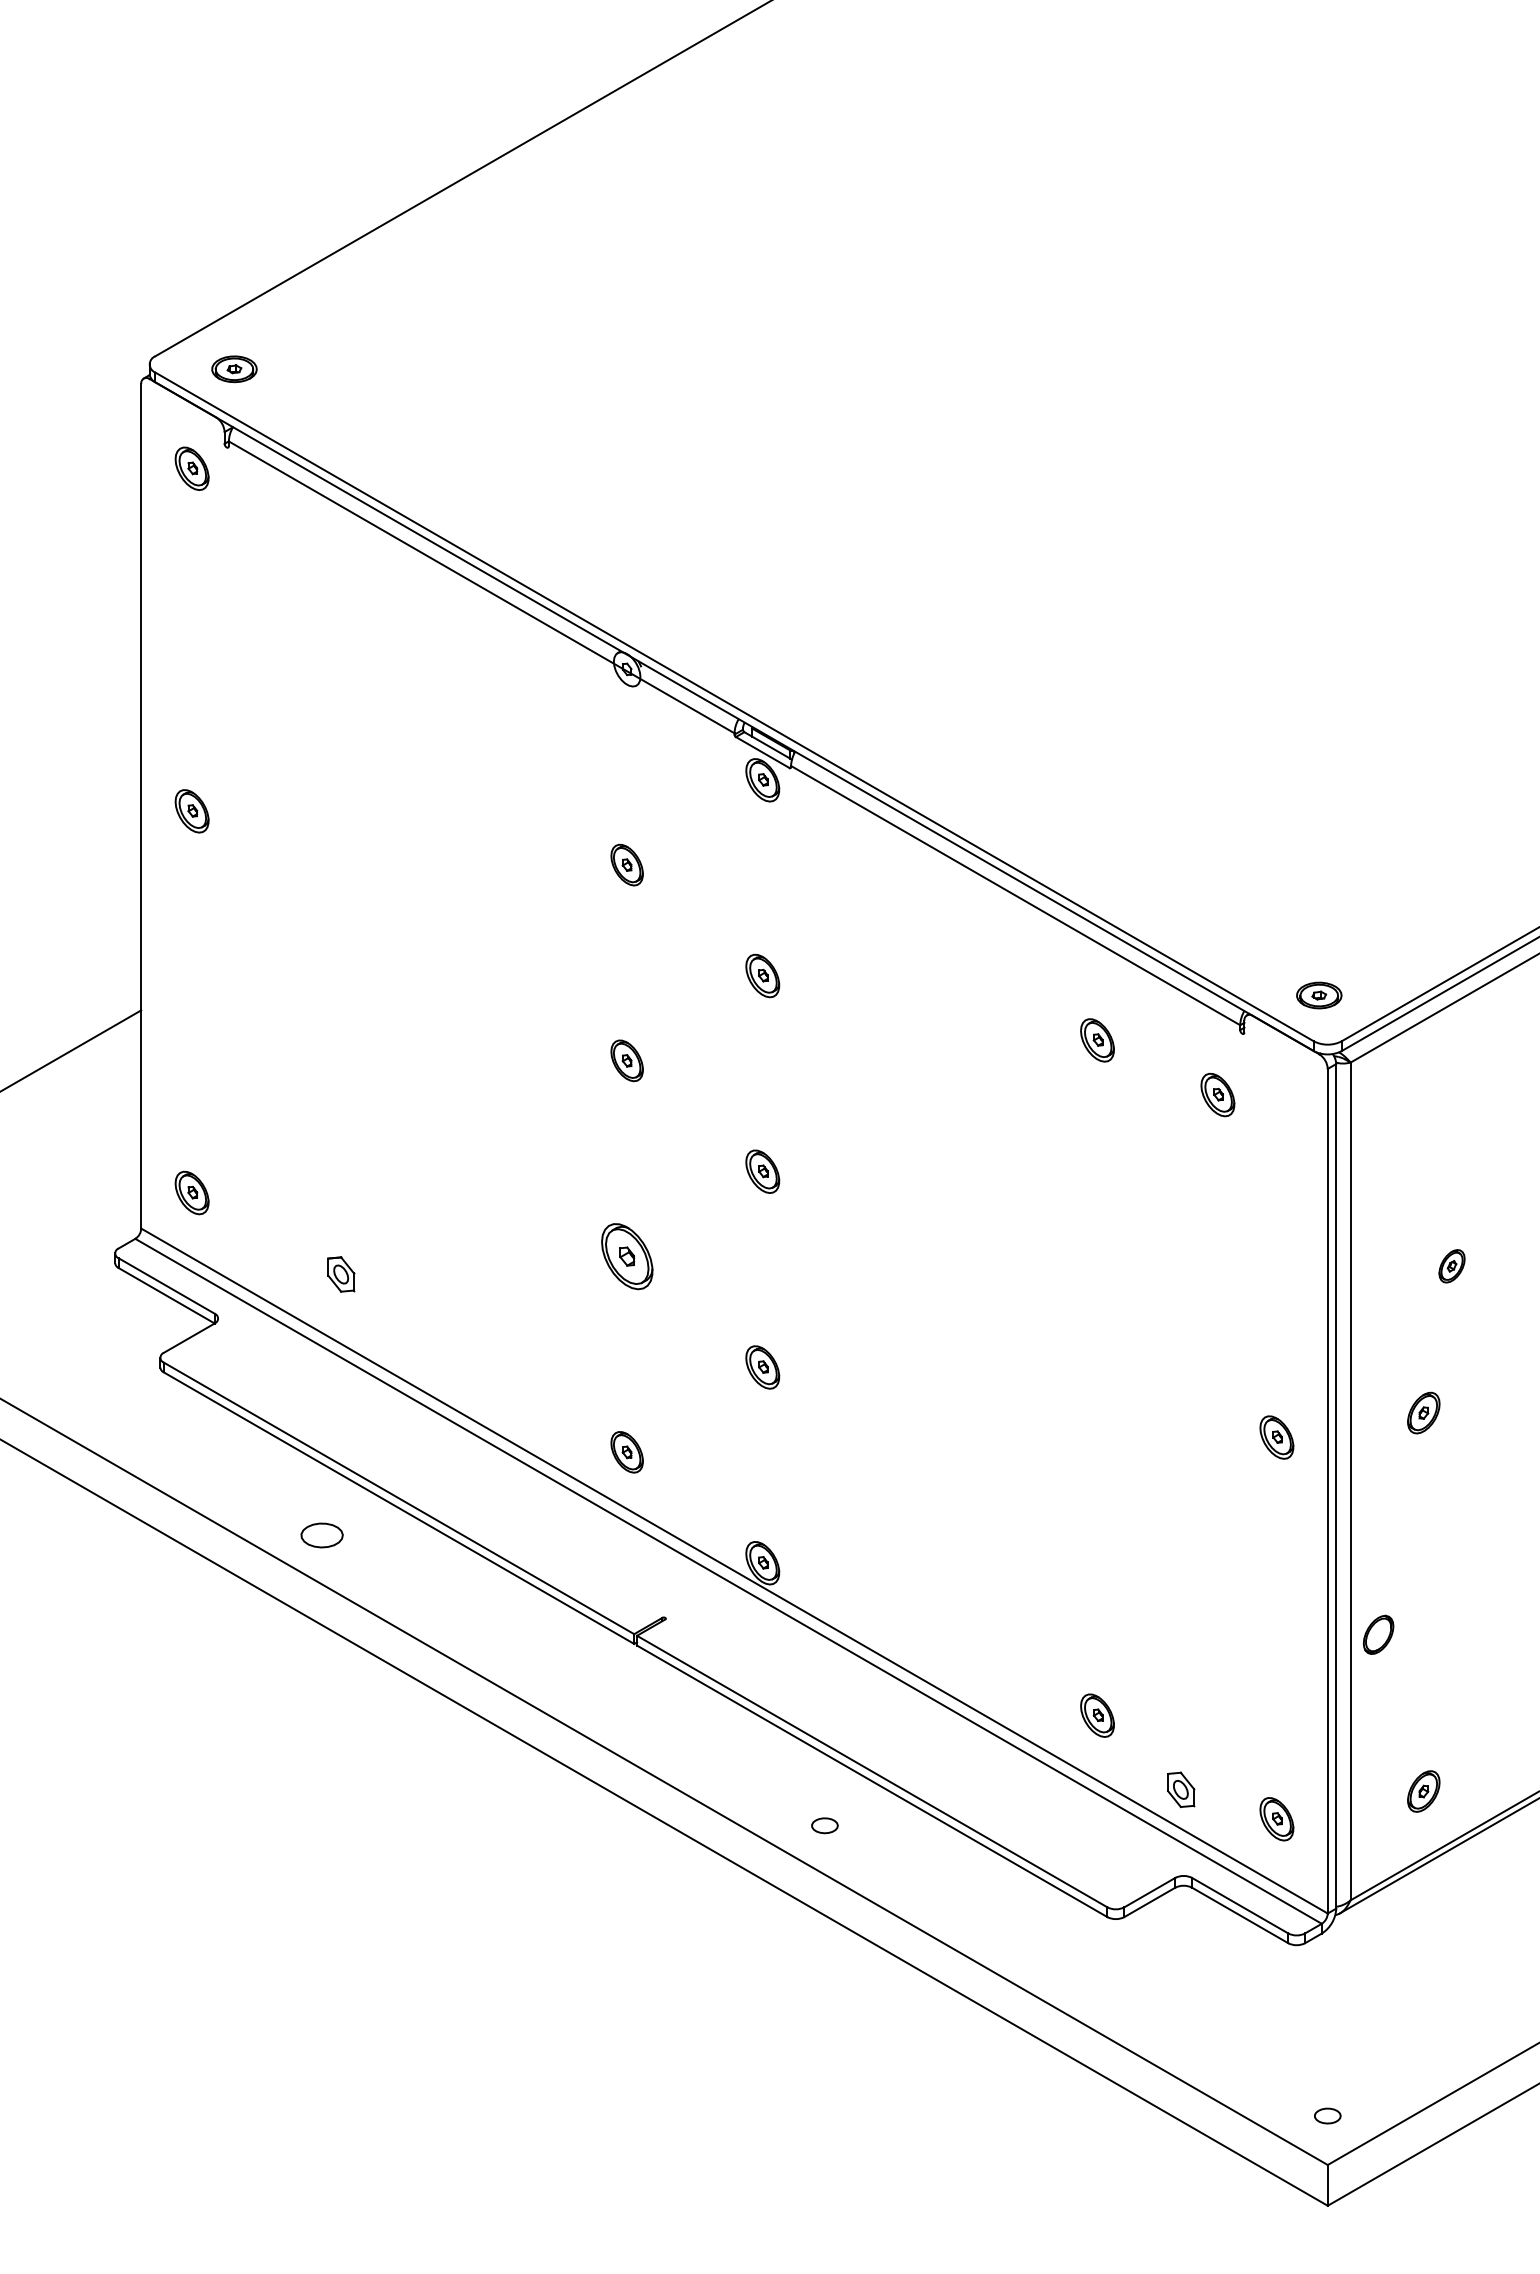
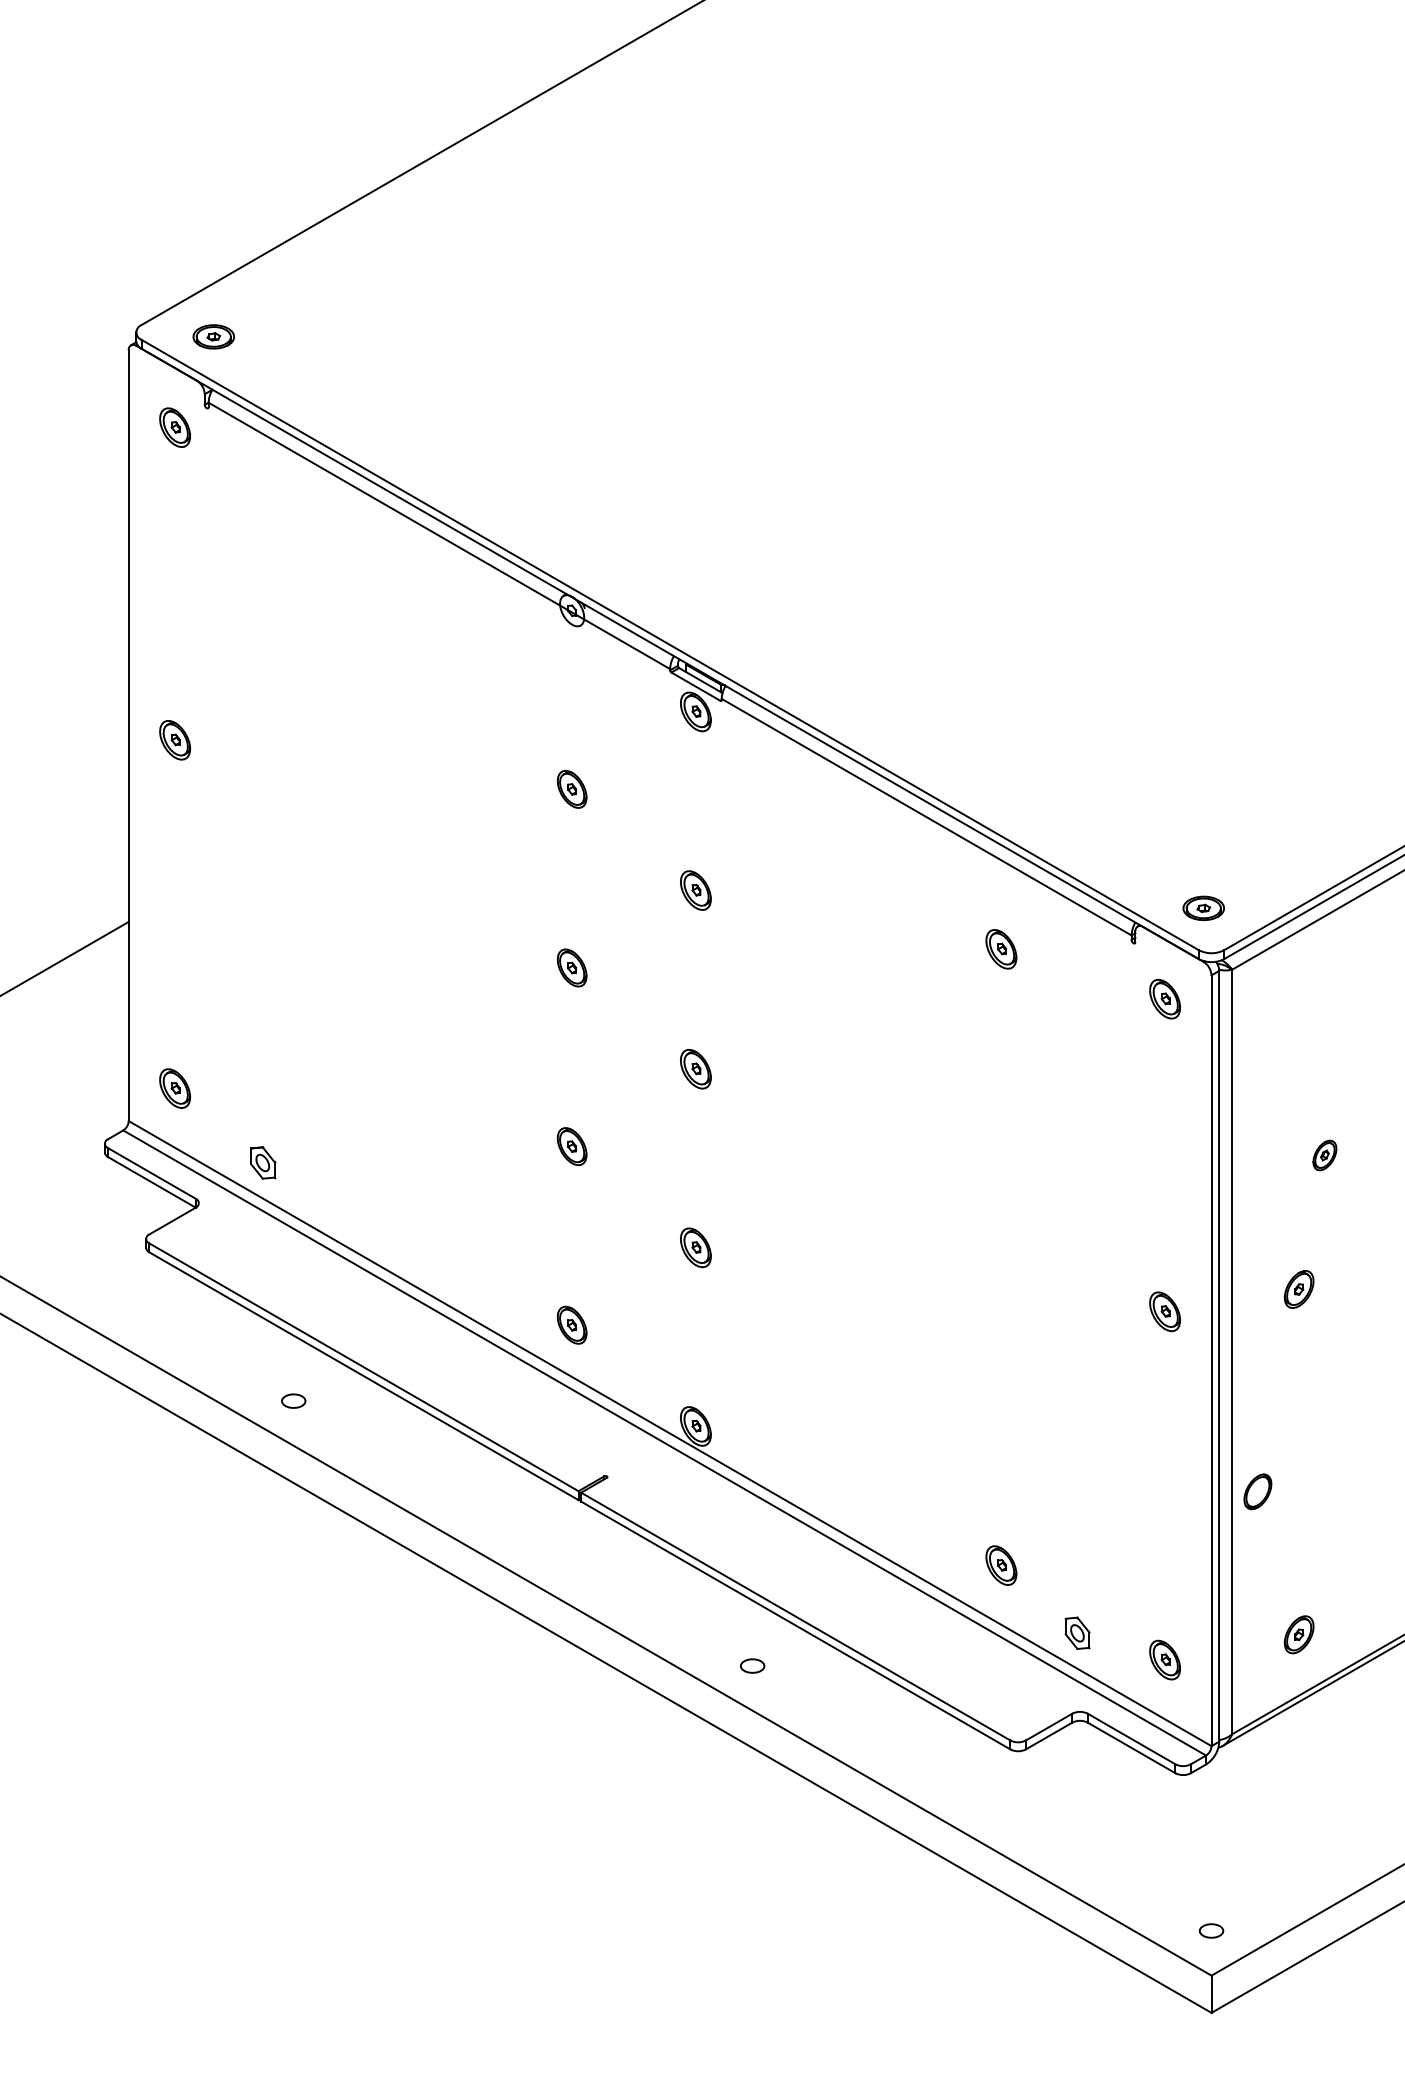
part: (1217, 1094) -> (1164, 998), moved
part: (626, 1256) -> (571, 1146), size x0.62
part: (341, 1274) -> (263, 1162), moved
part: (321, 1535) -> (293, 1401), size x0.62

